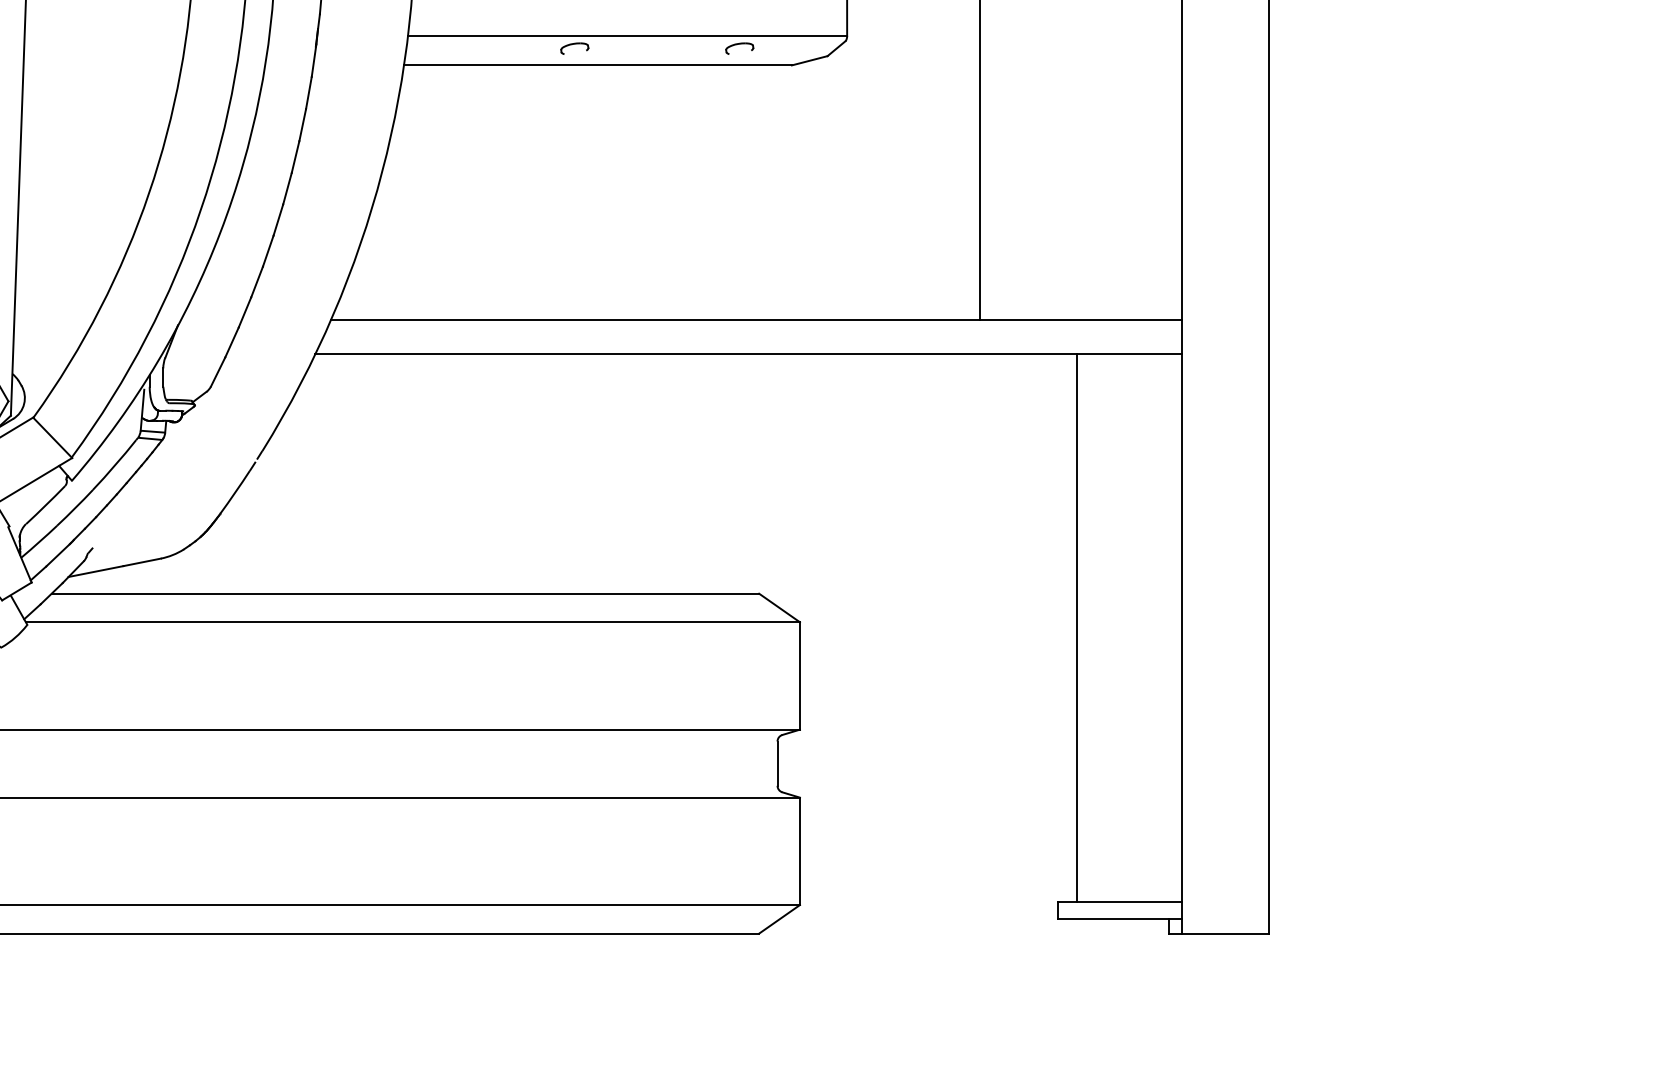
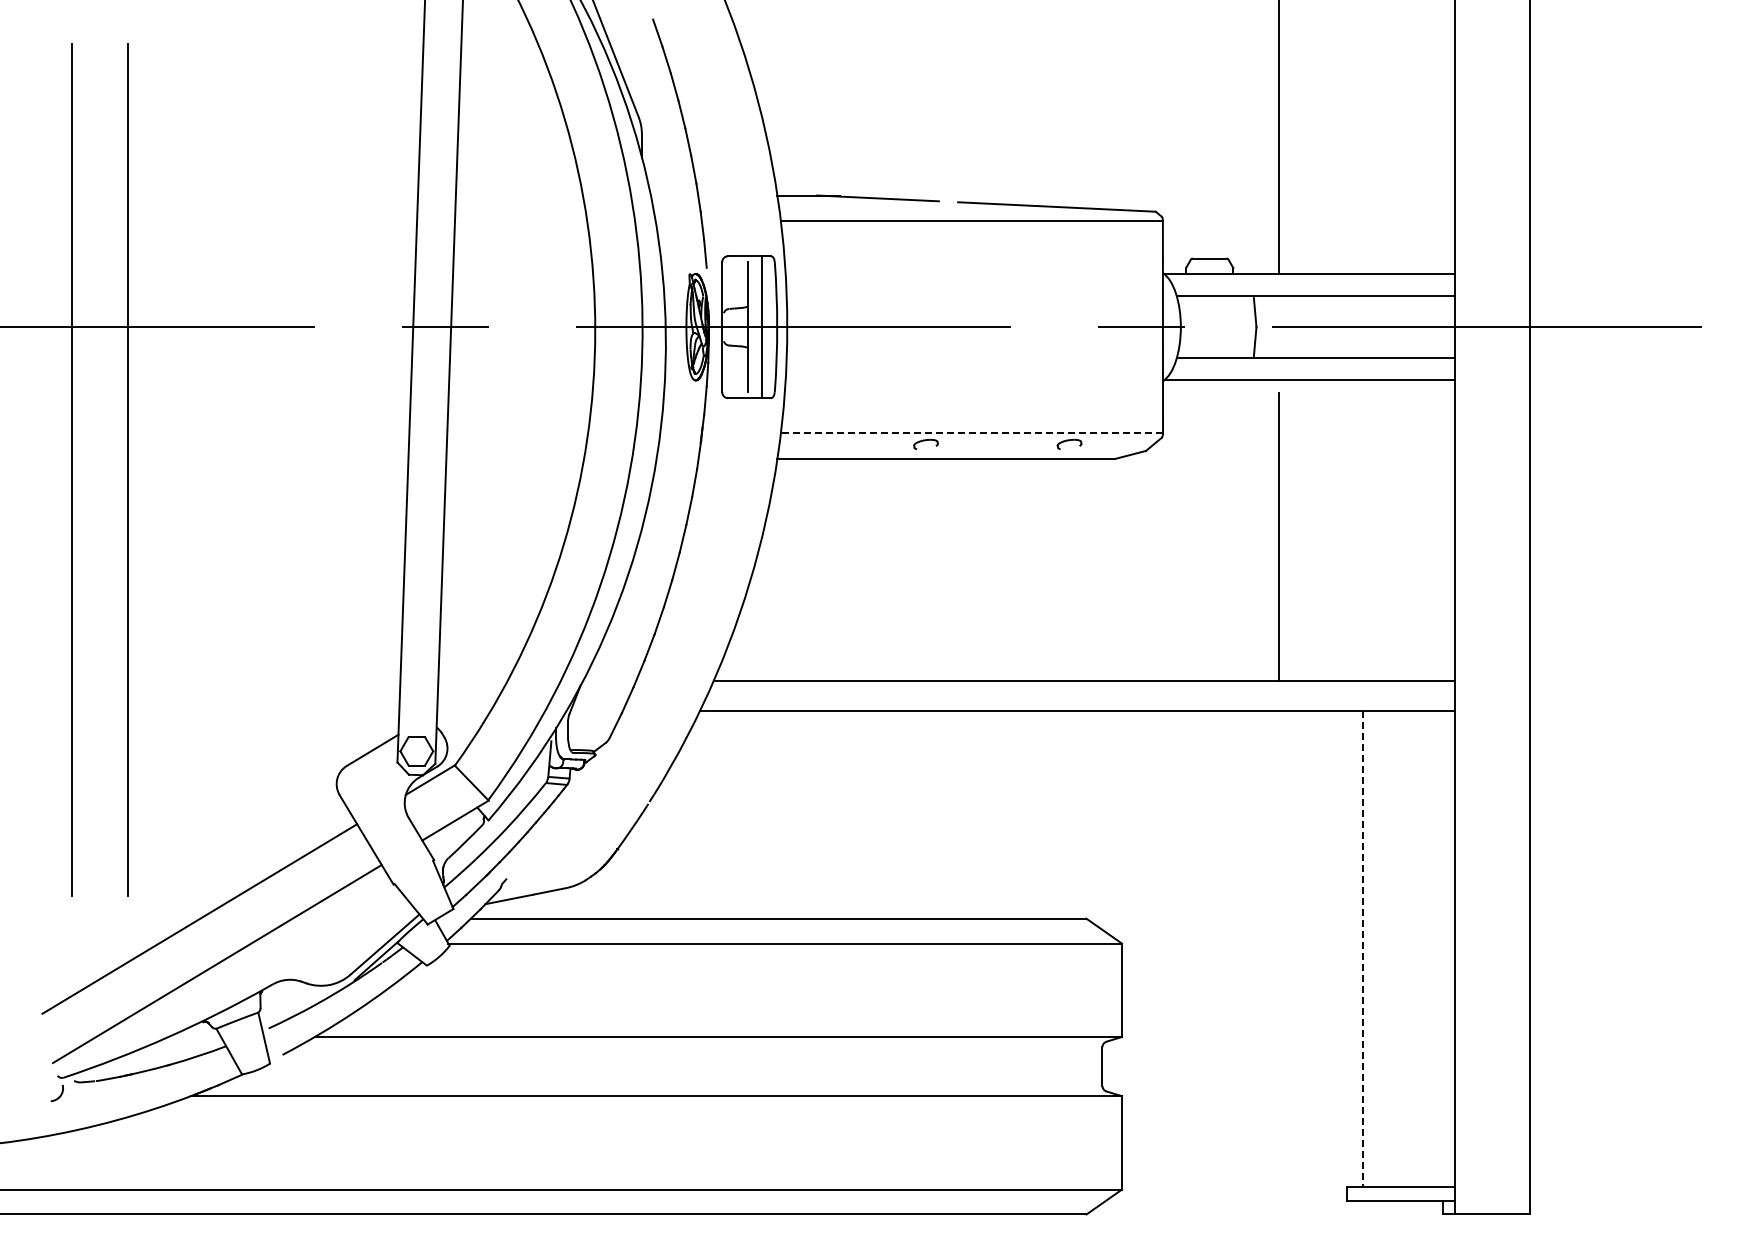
line: (627, 36) -> (971, 433), solid -> dashed
line: (1076, 629) -> (1362, 949), solid -> dashed

